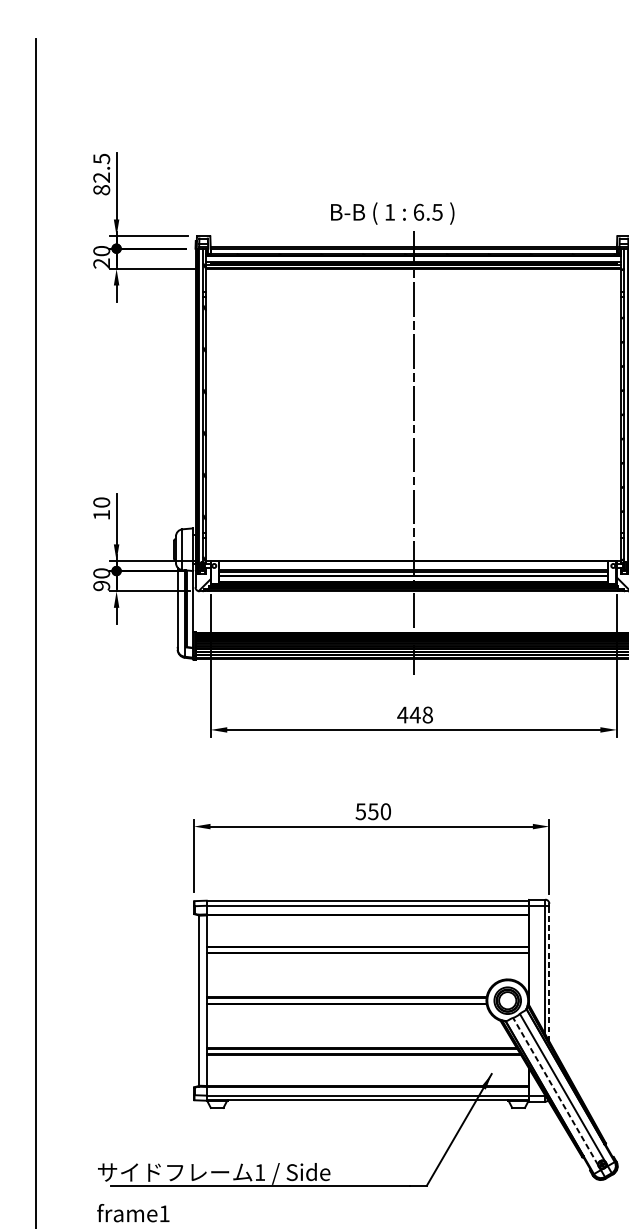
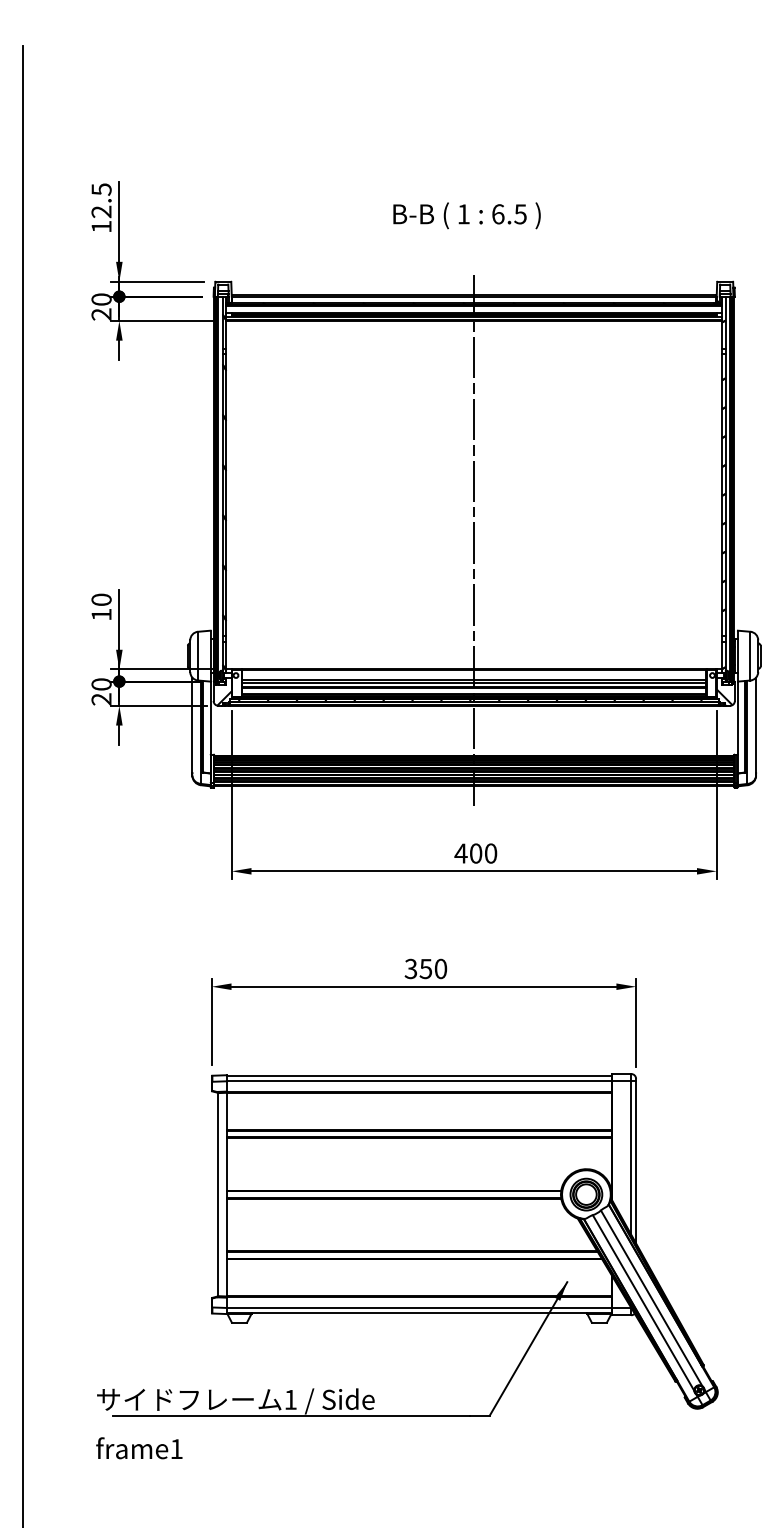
text: (101, 189) -> (101, 226), 82.5 -> 12.5
text: (392, 213) -> (466, 215), moved
text: (101, 586) -> (101, 699), 90 -> 20
text: (421, 715) -> (483, 853), 448 -> 400
text: (361, 811) -> (411, 968), 550 -> 350
line: (549, 972) -> (636, 1161), dashed -> solid
line: (555, 1091) -> (643, 1302), dashed -> solid

